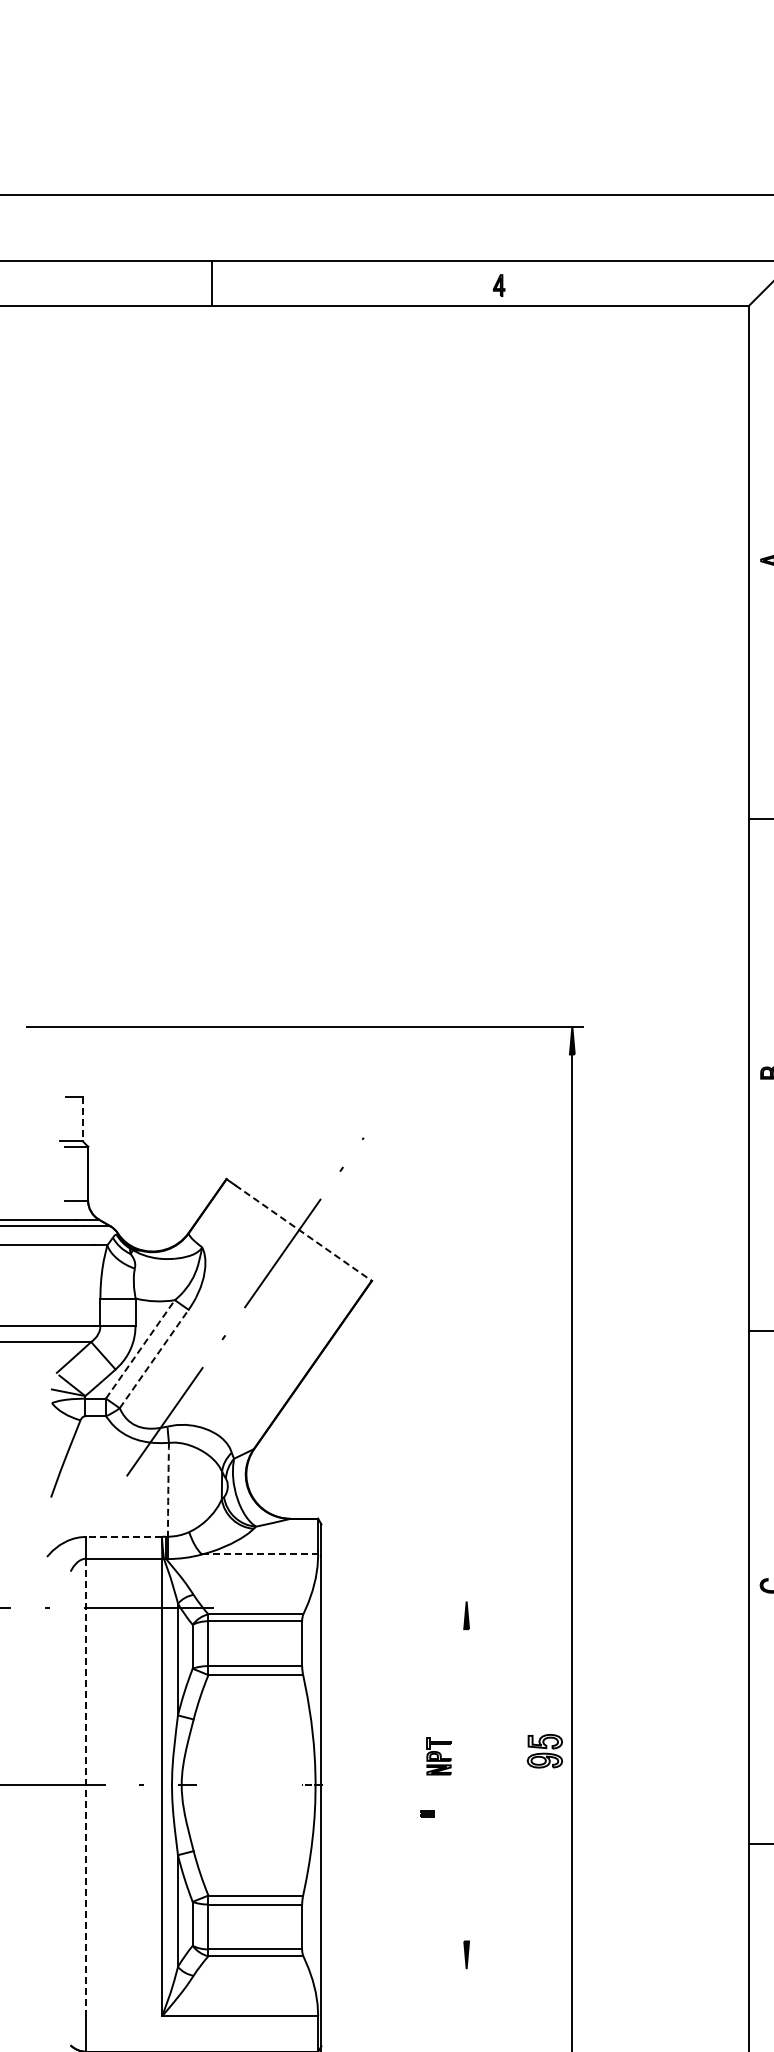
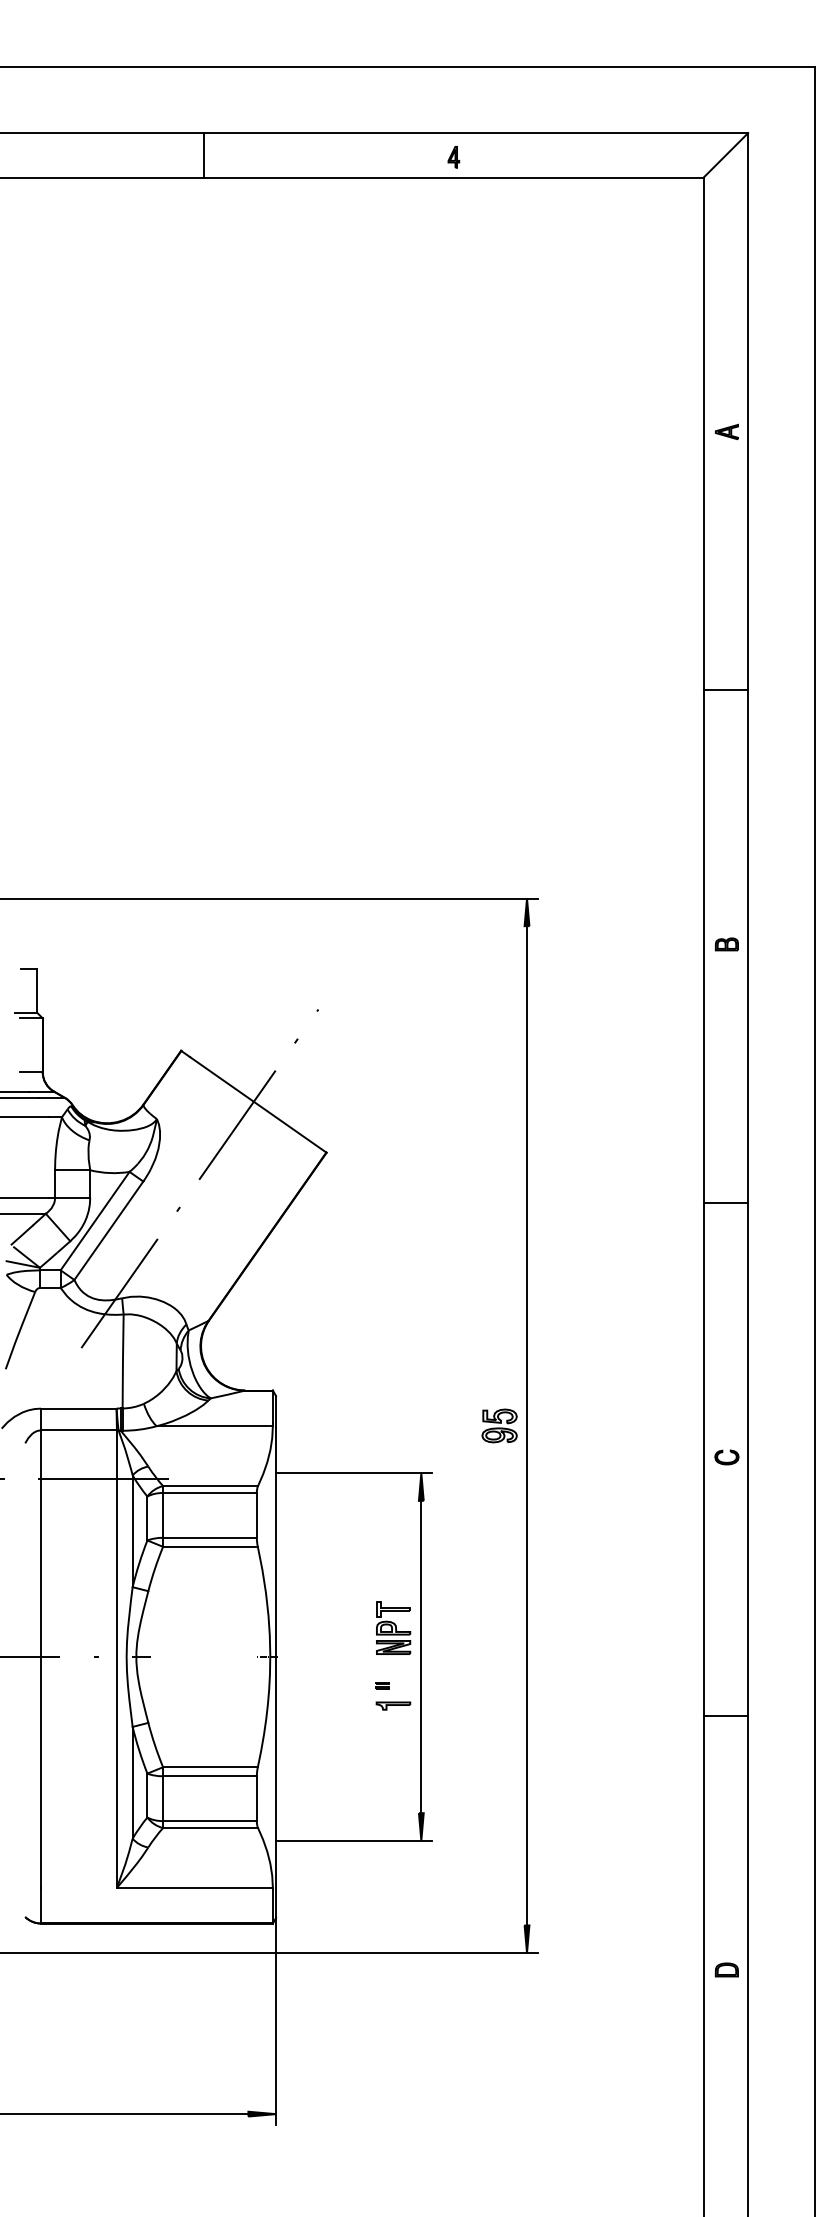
line: (211, 283) -> (203, 155), moved
line: (82, 1119) -> (37, 991), dashed -> solid
line: (303, 1233) -> (258, 1105), dashed -> solid
line: (140, 1348) -> (95, 1220), dashed -> solid
line: (154, 1358) -> (109, 1230), dashed -> solid
arc: (168, 1489) -> (123, 1361), dashed -> solid
line: (123, 1536) -> (78, 1408), dashed -> solid
line: (260, 1554) -> (215, 1426), dashed -> solid
line: (399, 1601) -> (354, 1473), added
part: (544, 1750) -> (499, 1425), moved
part: (438, 1755) -> (393, 1627), size x1.43
line: (466, 1784) -> (421, 1656), added
line: (85, 1787) -> (40, 1659), dashed -> solid
part: (438, 1833) -> (393, 1705), added
line: (399, 1968) -> (354, 1840), added

